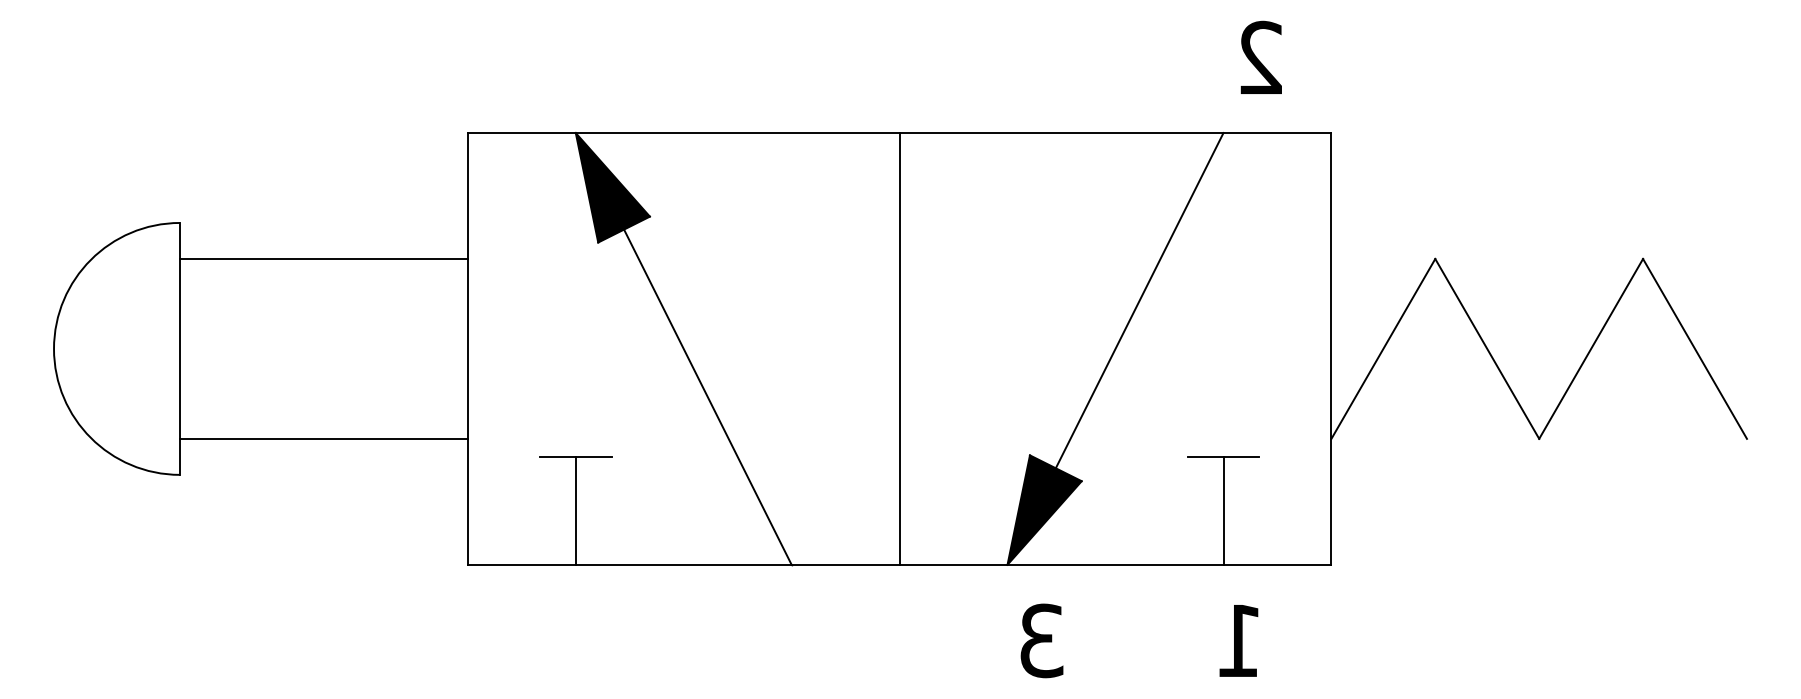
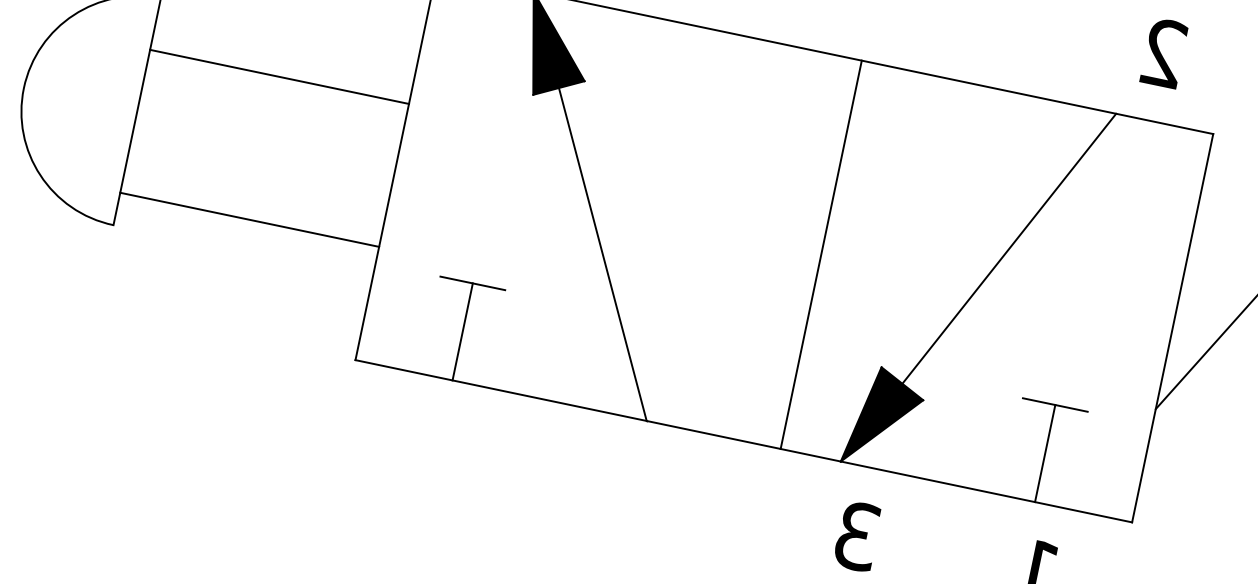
line: (323, 258) -> (279, 76), moved
line: (899, 348) -> (821, 254), moved

